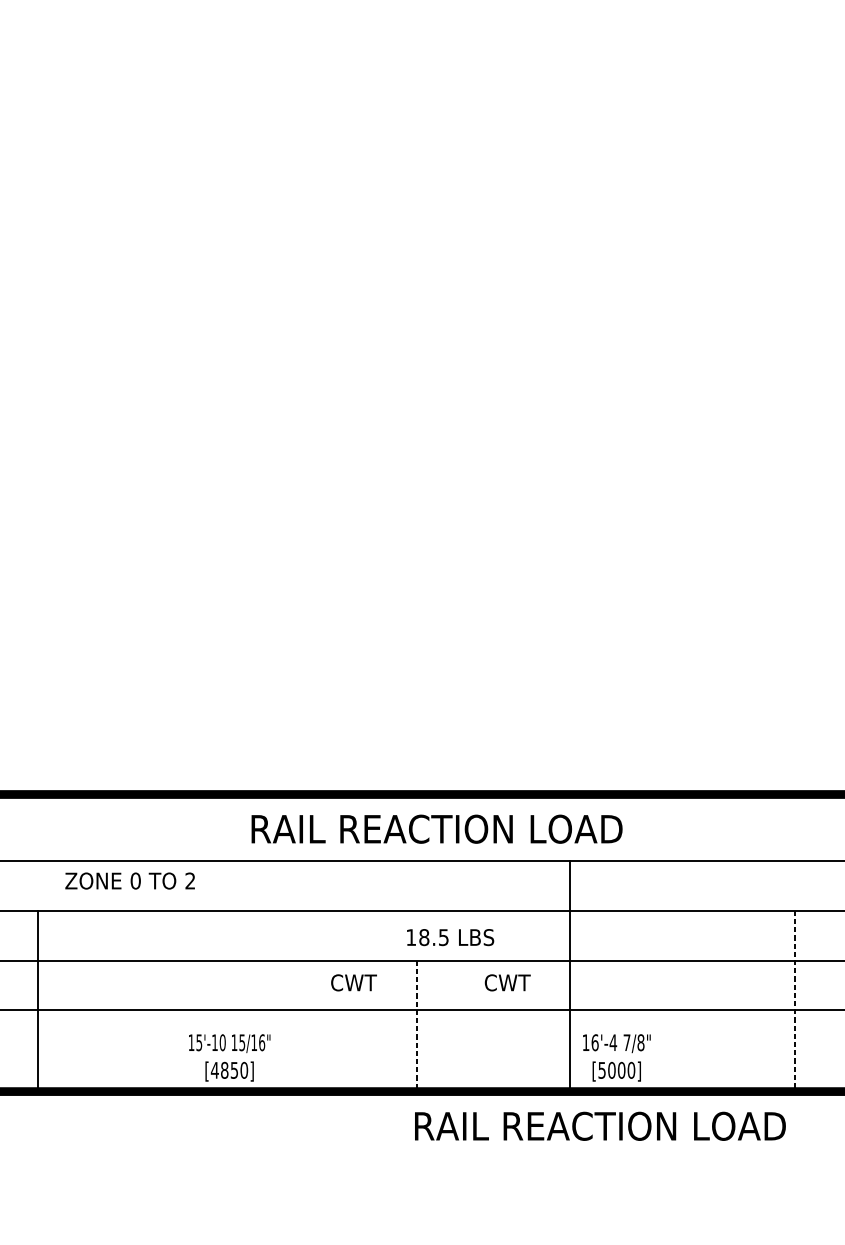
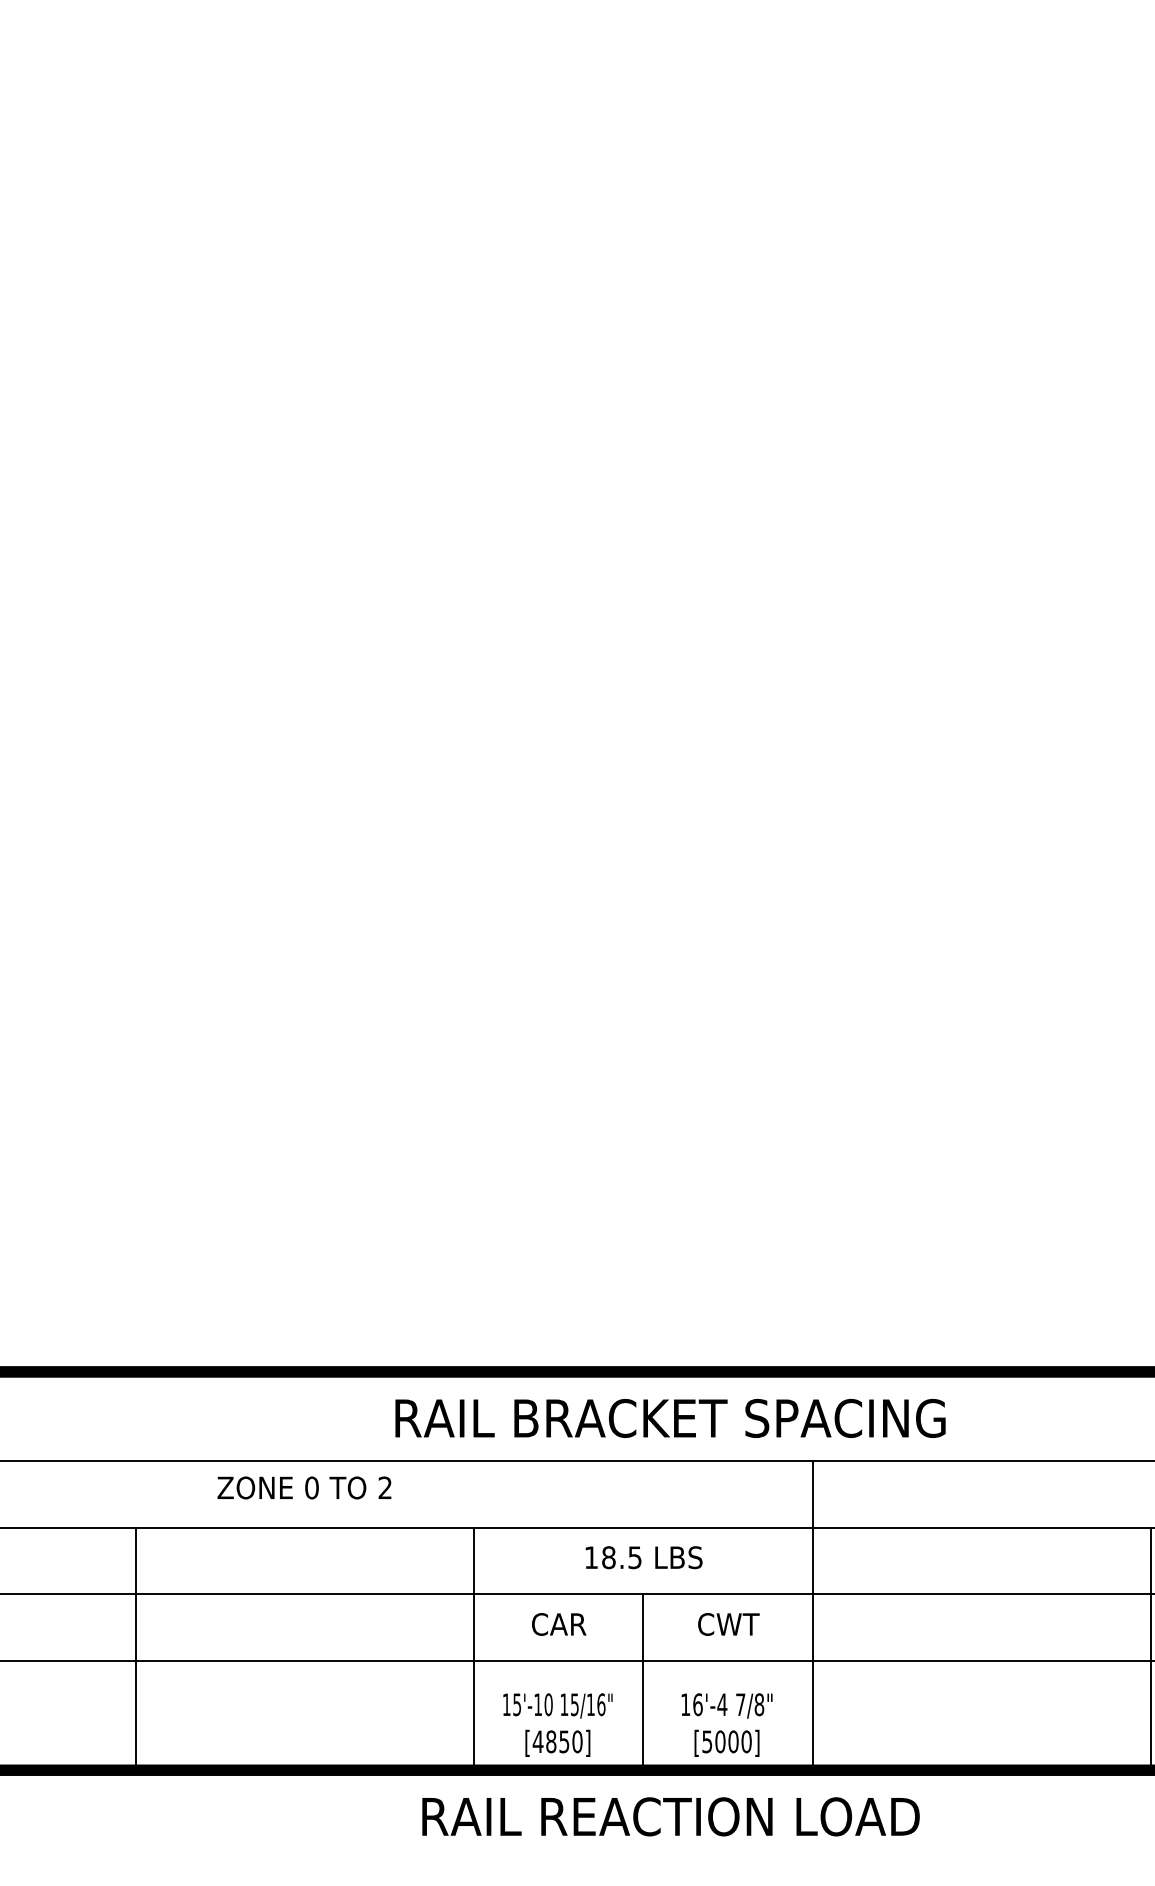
text: (436, 829) -> (670, 1418), RAIL REACTION LOAD -> RAIL BRACKET SPACING
text: (130, 880) -> (304, 1487), moved
text: (450, 937) -> (643, 1557), moved
line: (570, 976) -> (812, 1615), moved
text: (353, 982) -> (559, 1624), CWT -> CAR
text: (507, 982) -> (728, 1624), moved
line: (290, 1000) -> (474, 1648), added
line: (794, 1001) -> (1150, 1649), dashed -> solid
line: (416, 1026) -> (643, 1682), dashed -> solid
text: (229, 1057) -> (557, 1724), moved
text: (616, 1057) -> (726, 1724), moved
text: (600, 1126) -> (670, 1816), moved

